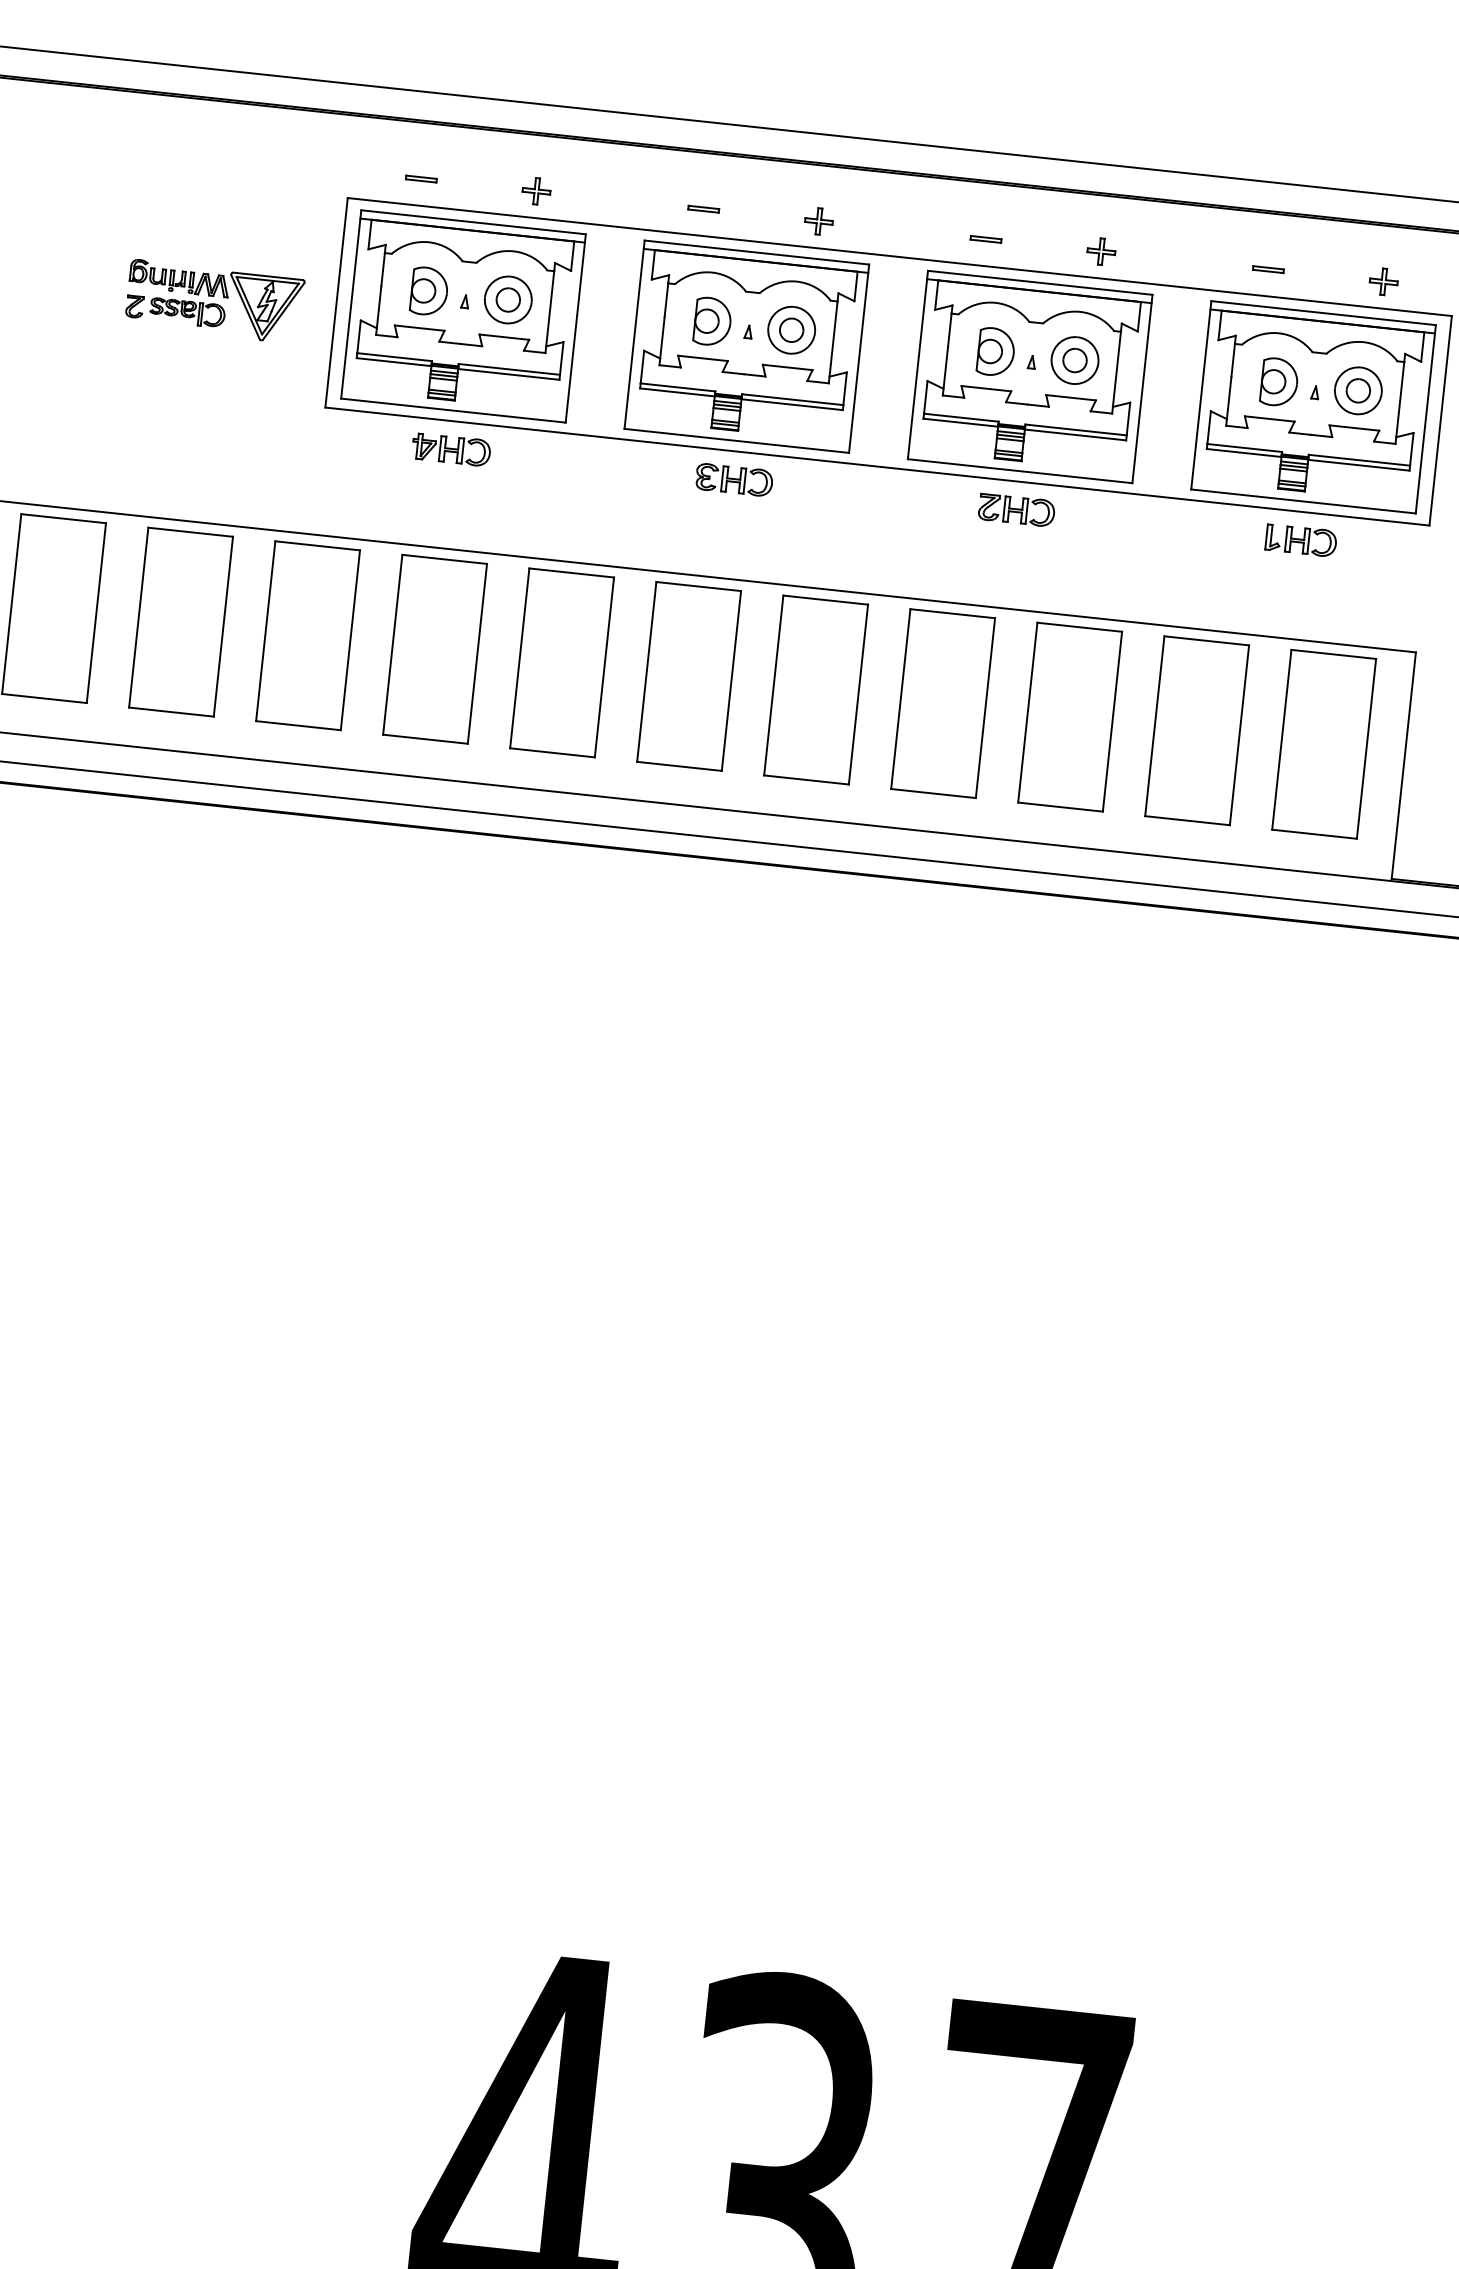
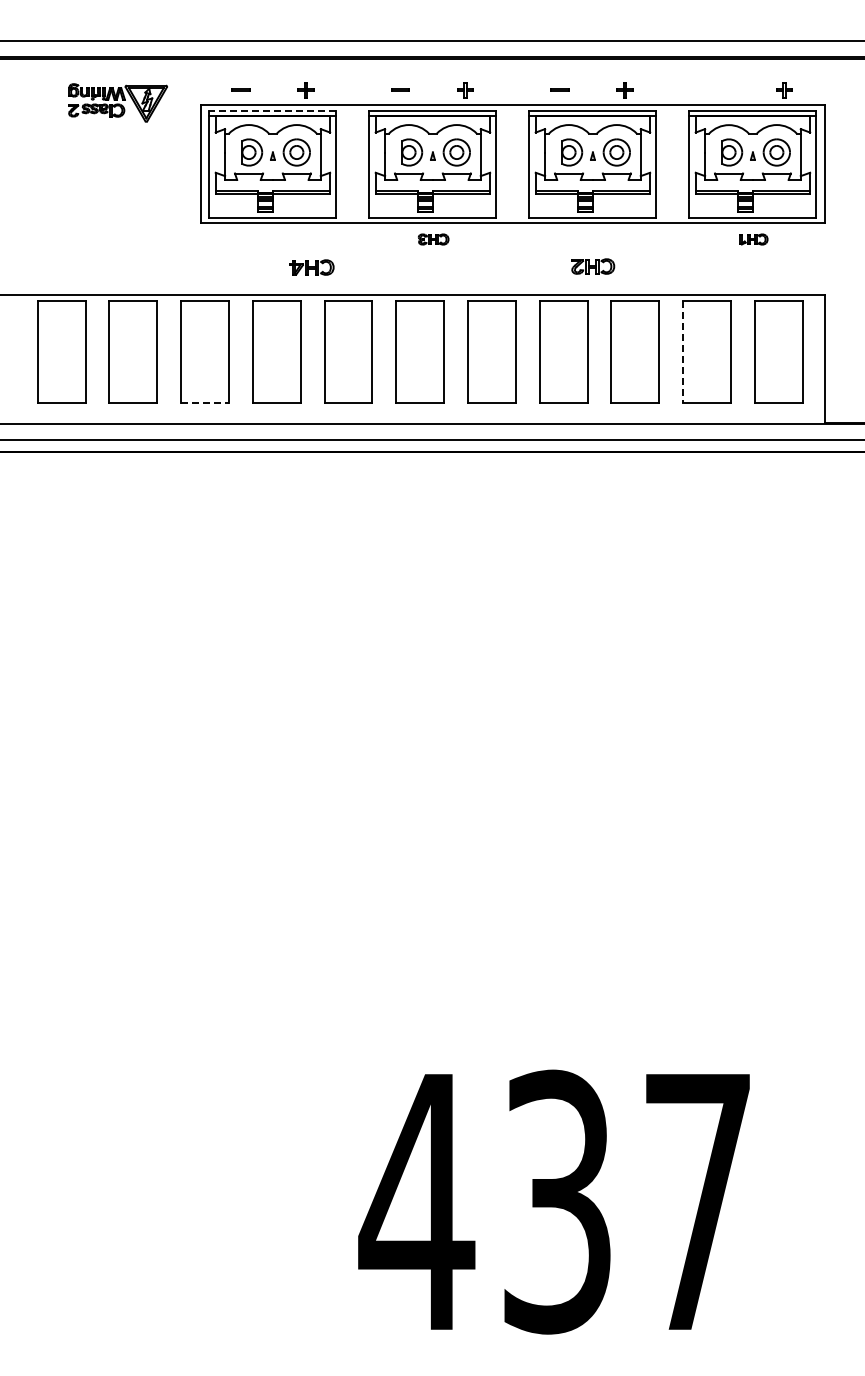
line: (472, 222) -> (272, 111), solid -> dashed
line: (1268, 268) -> (719, 89), removed
part: (213, 300) -> (117, 102), moved
part: (450, 449) -> (311, 267), moved
part: (733, 479) -> (433, 239), size x0.7
part: (1017, 510) -> (593, 266), moved
part: (1300, 540) -> (753, 239), size x0.7
line: (299, 725) -> (205, 402), solid -> dashed
line: (1155, 725) -> (683, 351), solid -> dashed

